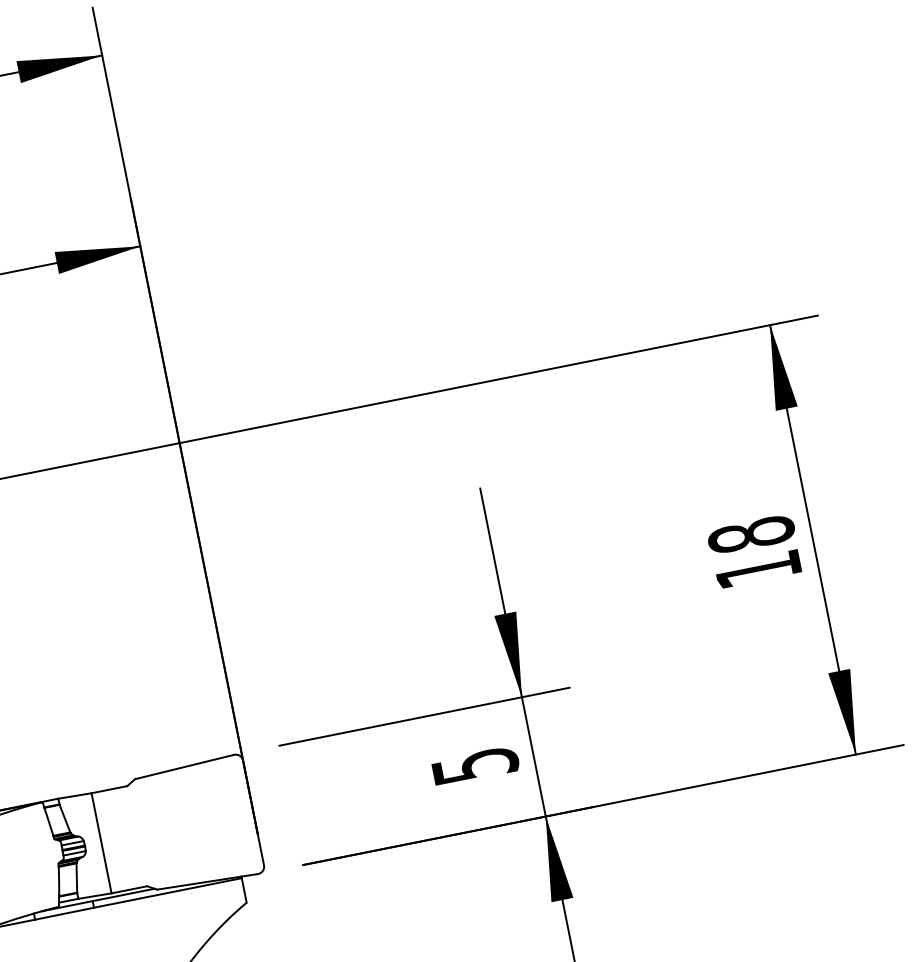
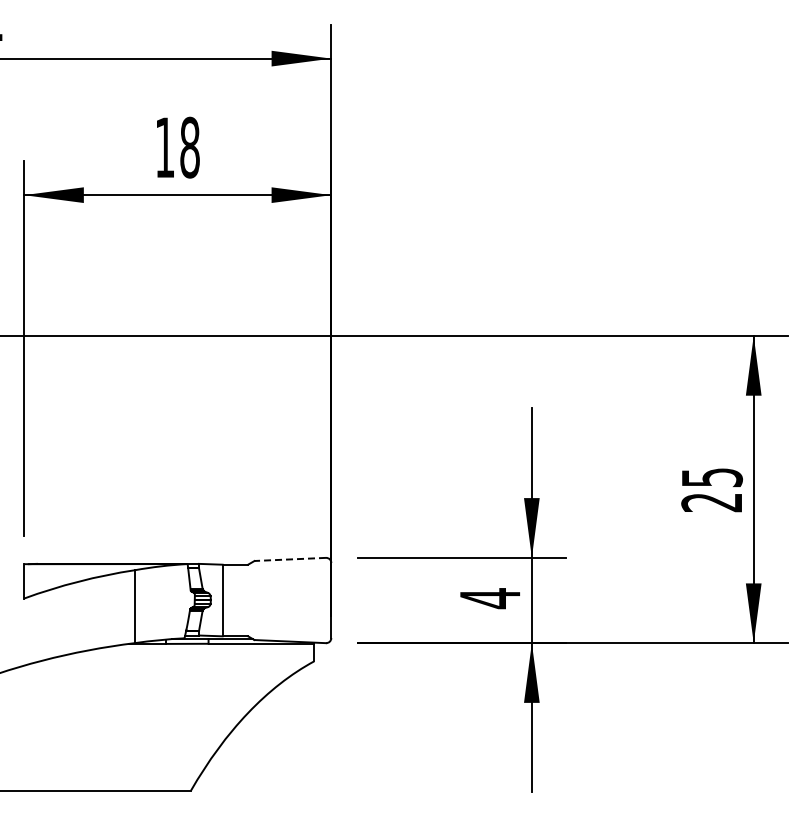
text: (755, 551) -> (712, 489), 18 -> 25
text: (475, 765) -> (490, 598), 5 -> 4
line: (185, 767) -> (290, 559), solid -> dashed

